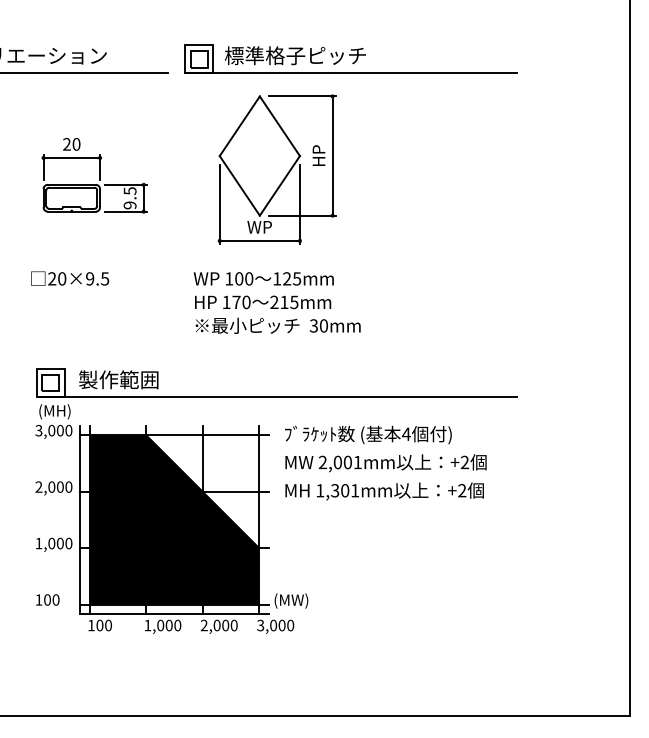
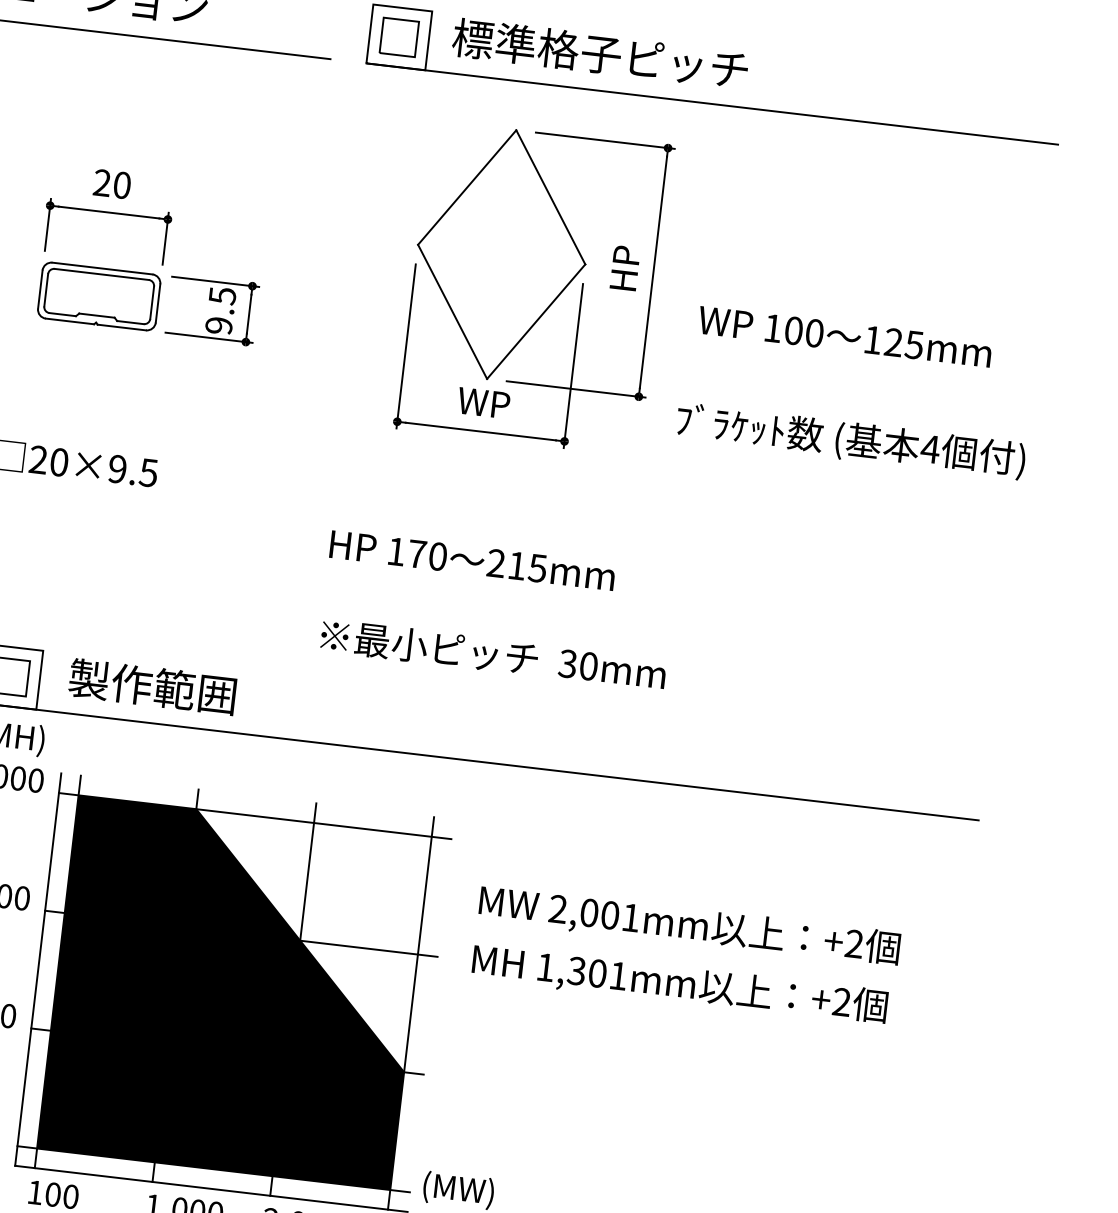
text: (263, 278) -> (844, 335), moved
text: (277, 325) -> (492, 654), moved
text: (368, 434) -> (851, 440), moved

